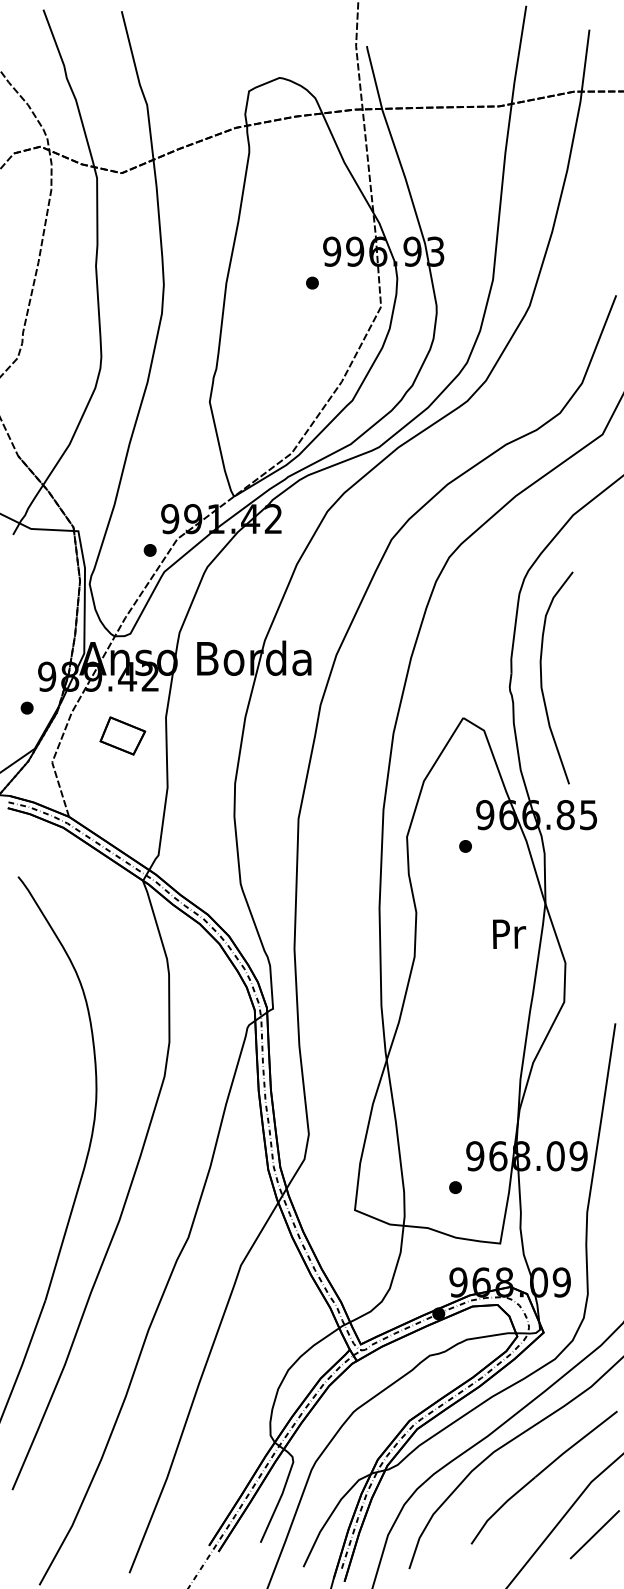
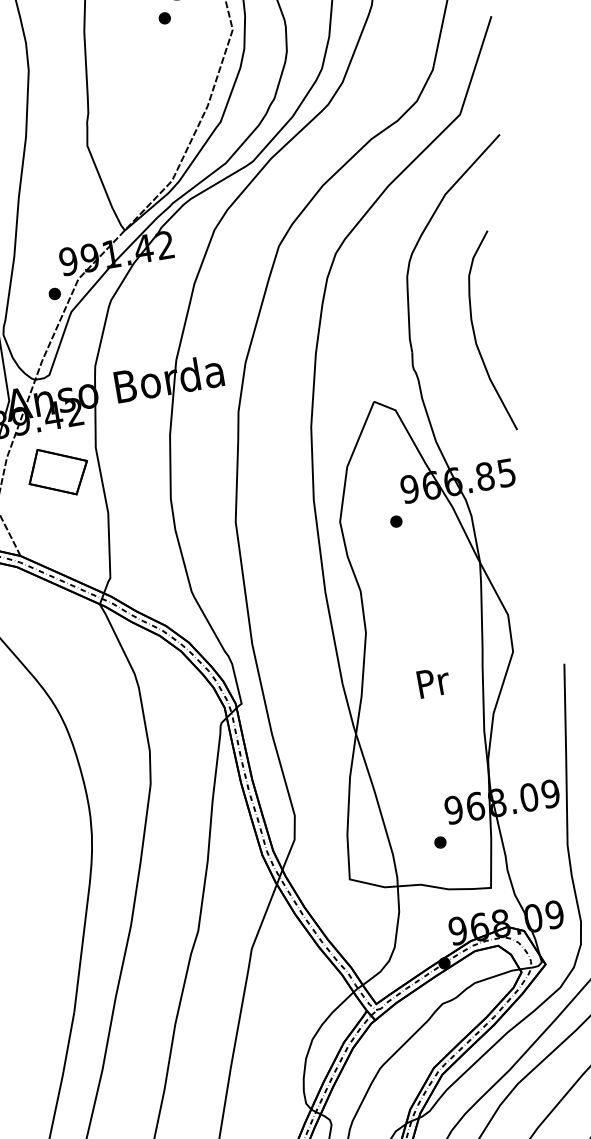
curve: (542, 678) -> (475, 335), moved
part: (122, 735) -> (57, 471), size x1.43
text: (509, 933) -> (433, 681), moved

